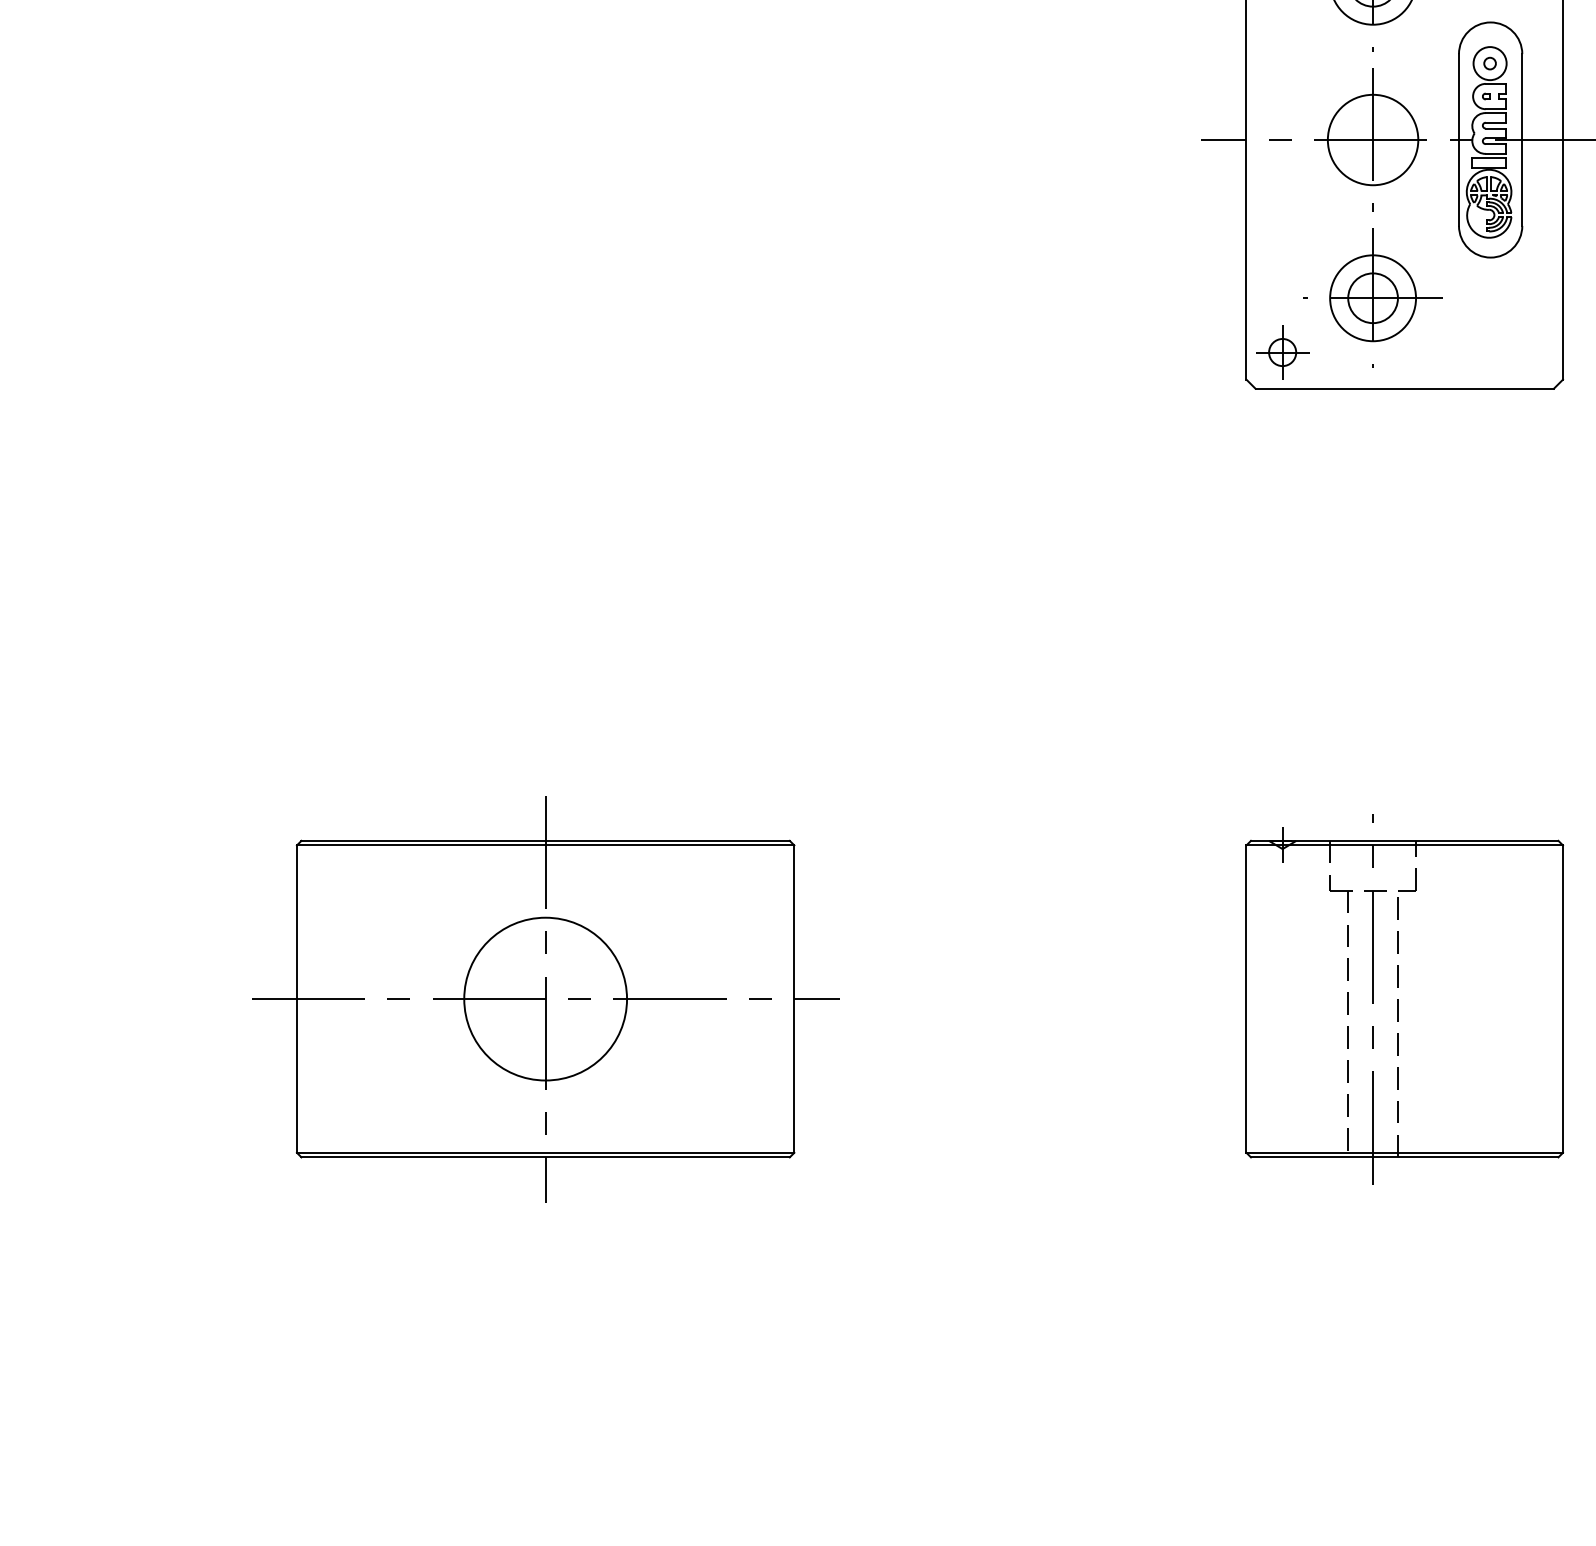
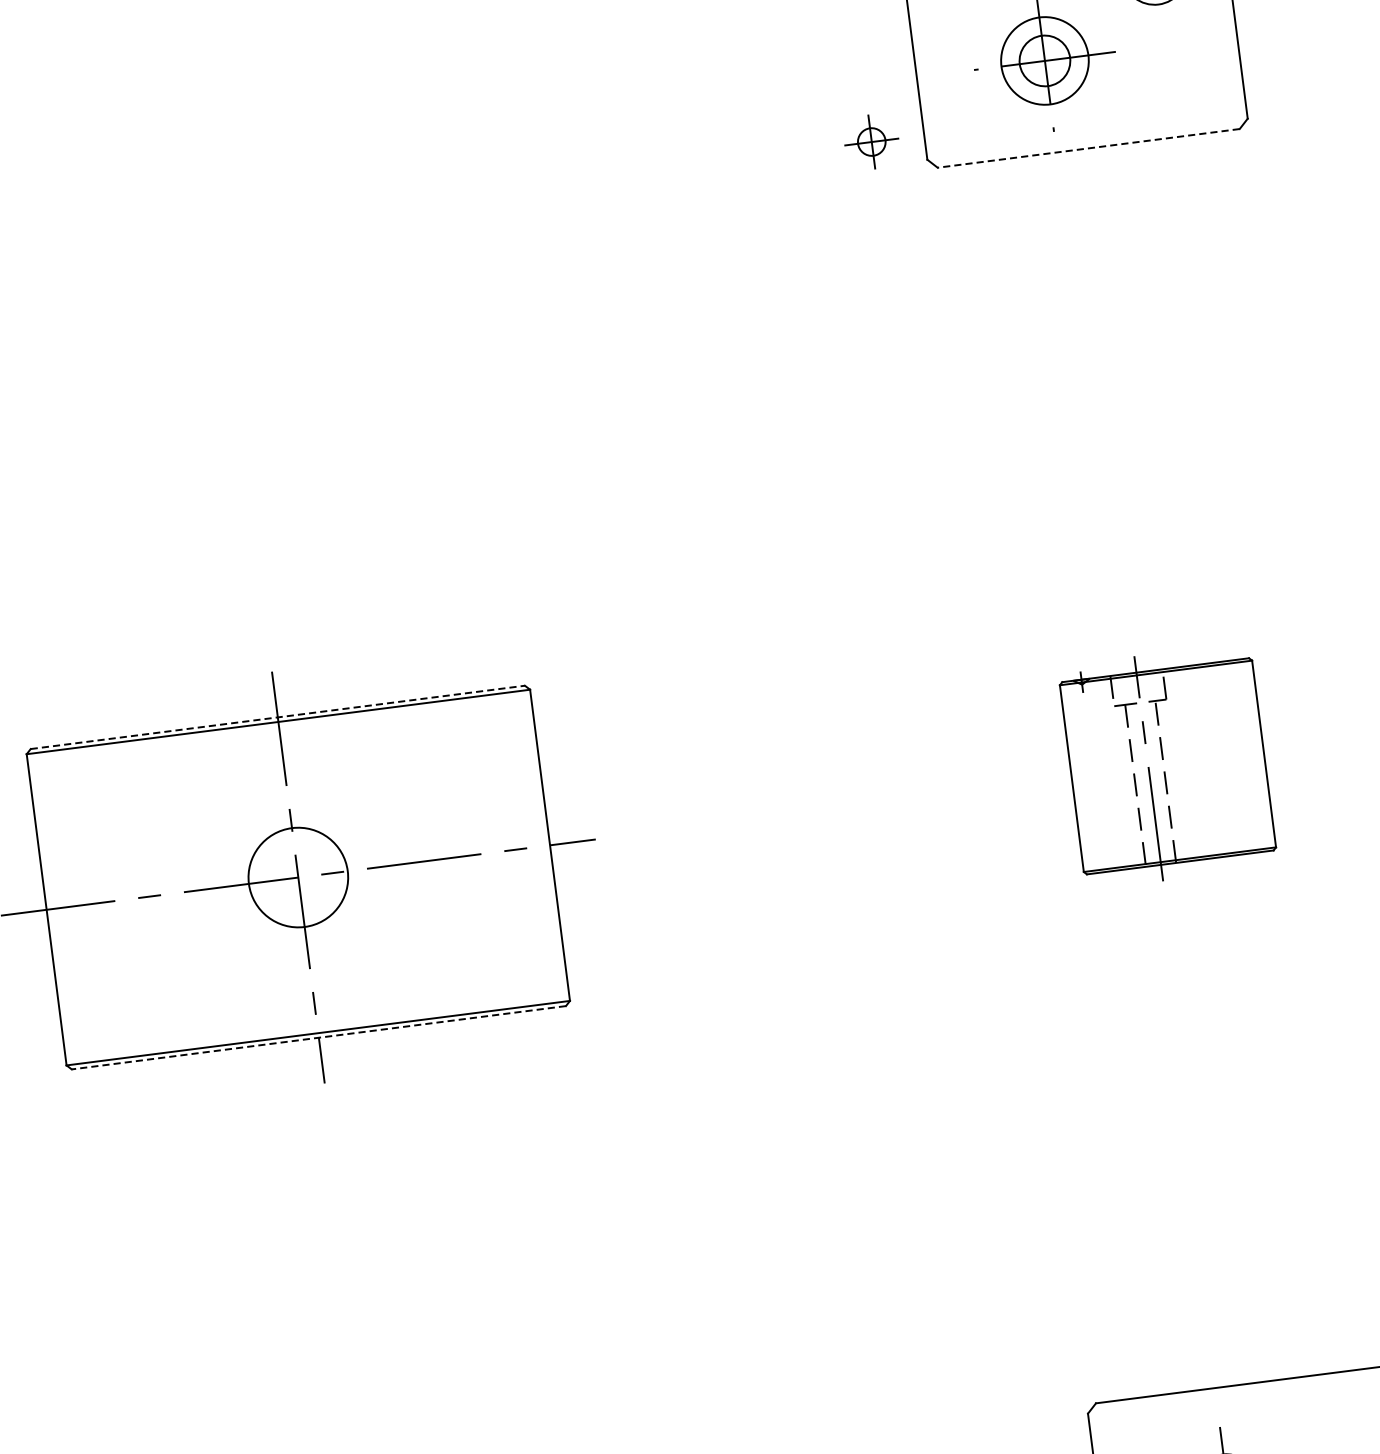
part: (1282, 352) -> (871, 142), moved
line: (1404, 388) -> (1088, 148), solid -> dashed
line: (546, 840) -> (278, 716), solid -> dashed
circle: (545, 998) -> (298, 876), size x0.6
part: (1404, 999) -> (1167, 766), size x0.6
line: (545, 1157) -> (318, 1037), solid -> dashed

